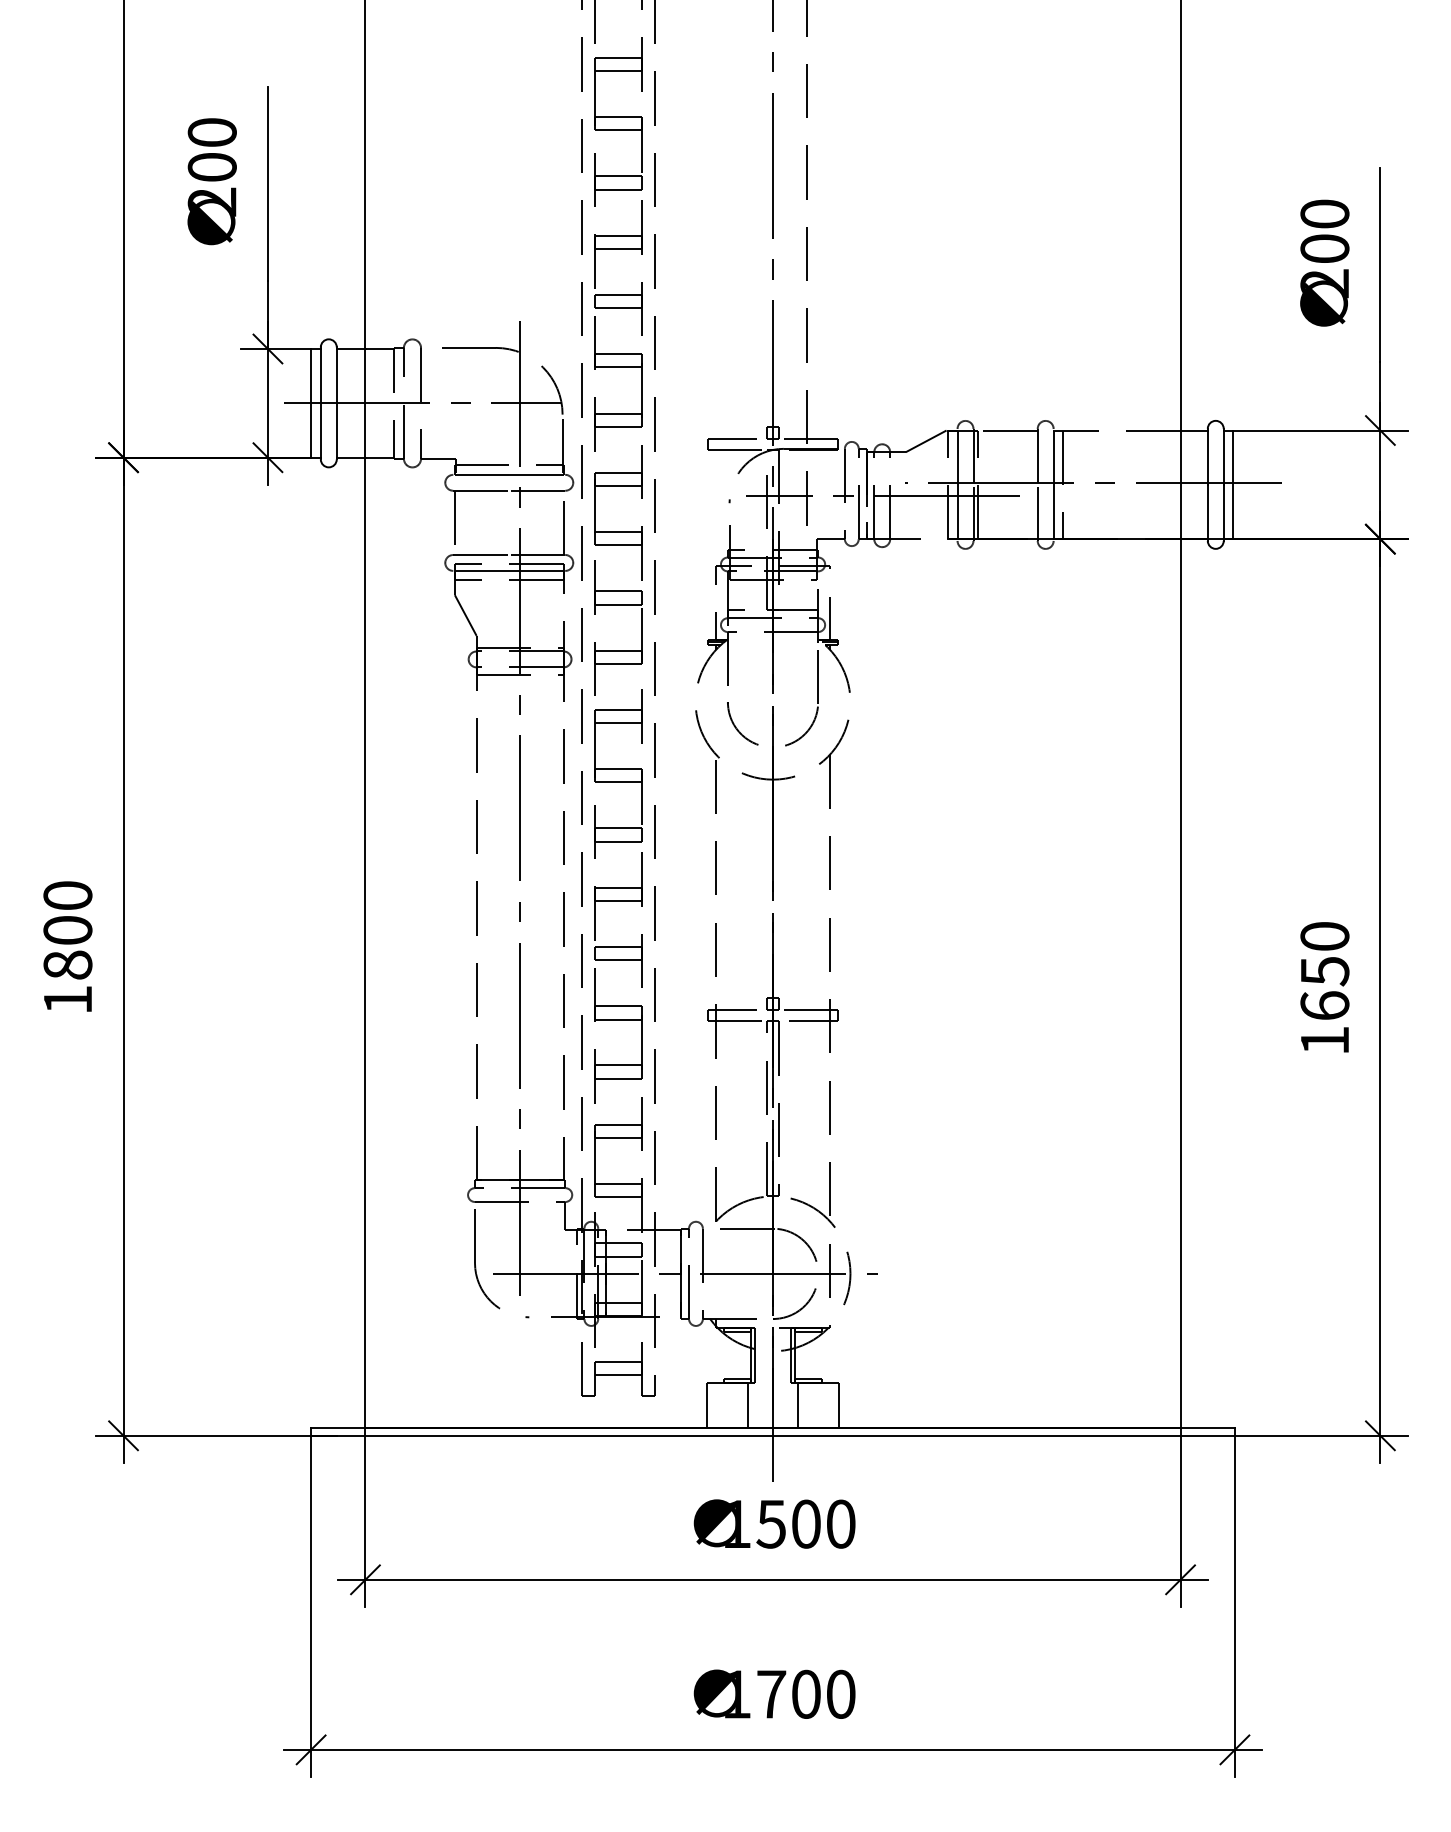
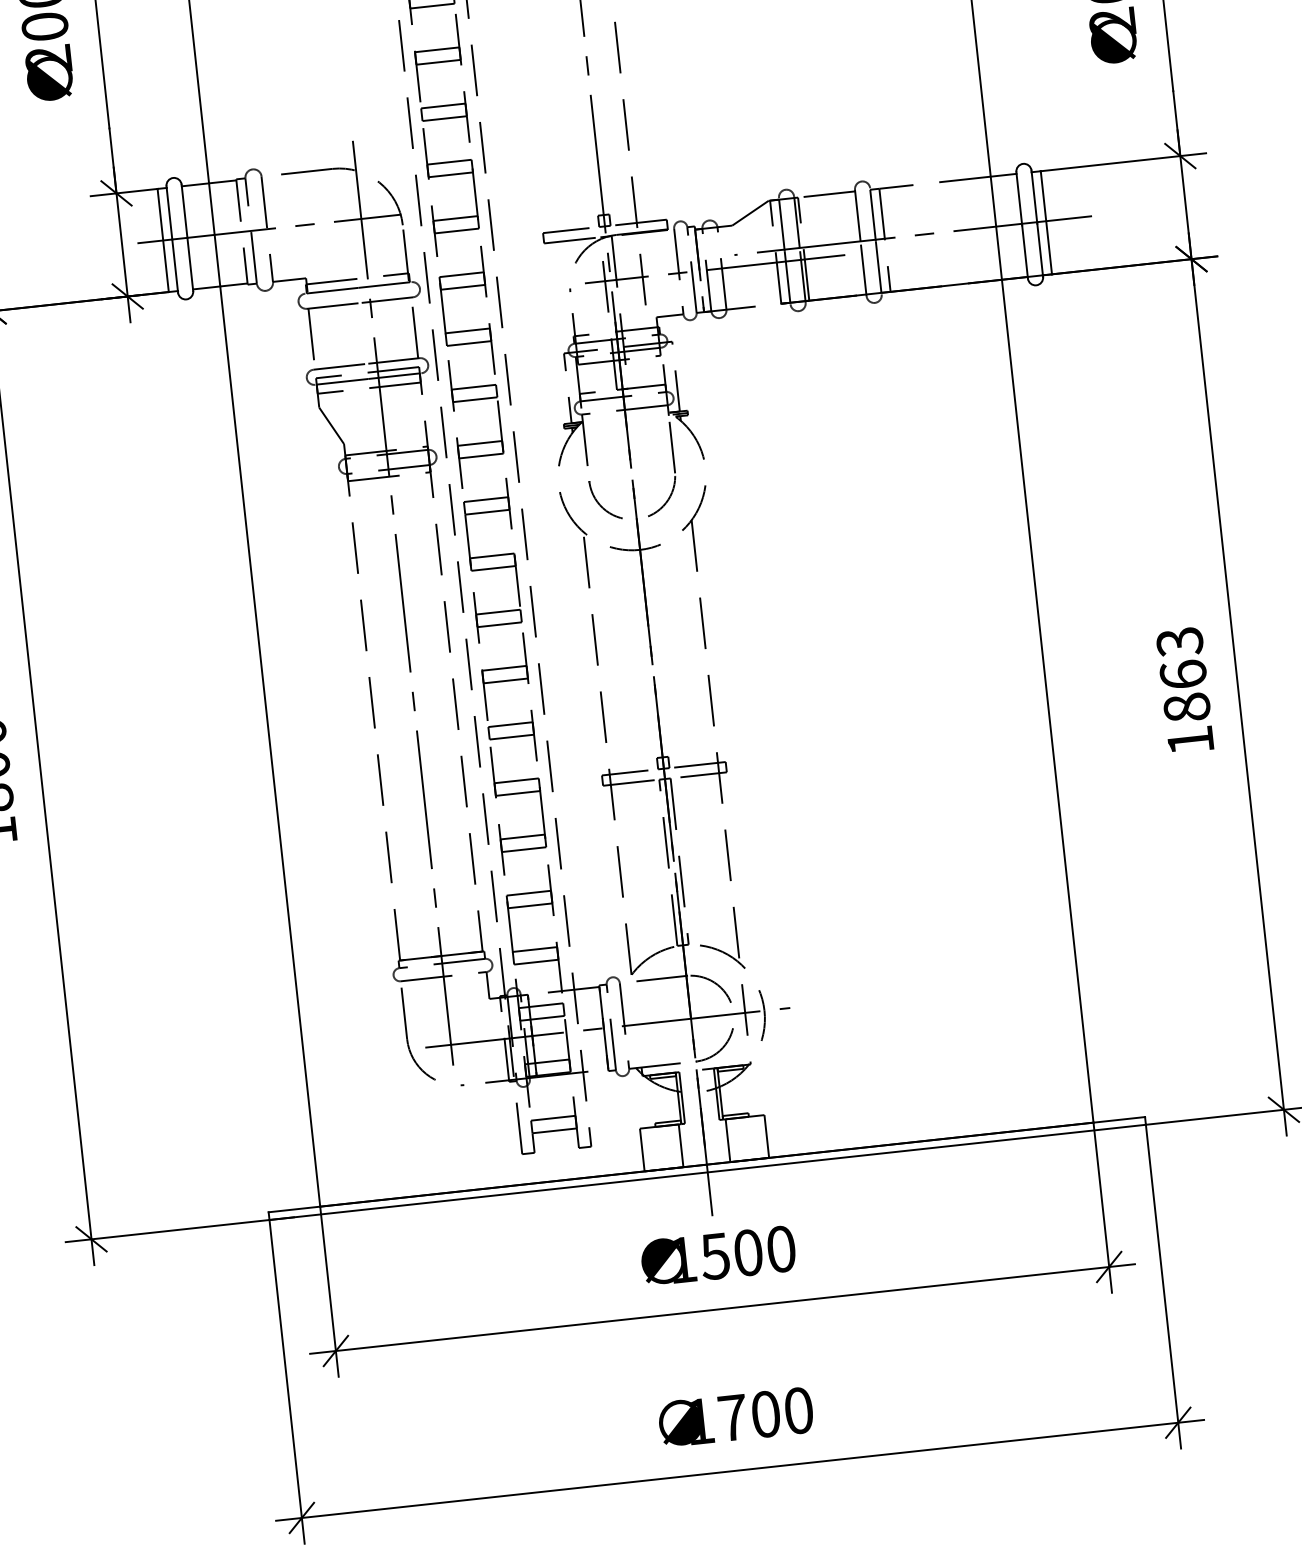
text: (1324, 971) -> (1183, 675), 1650 -> 1863

